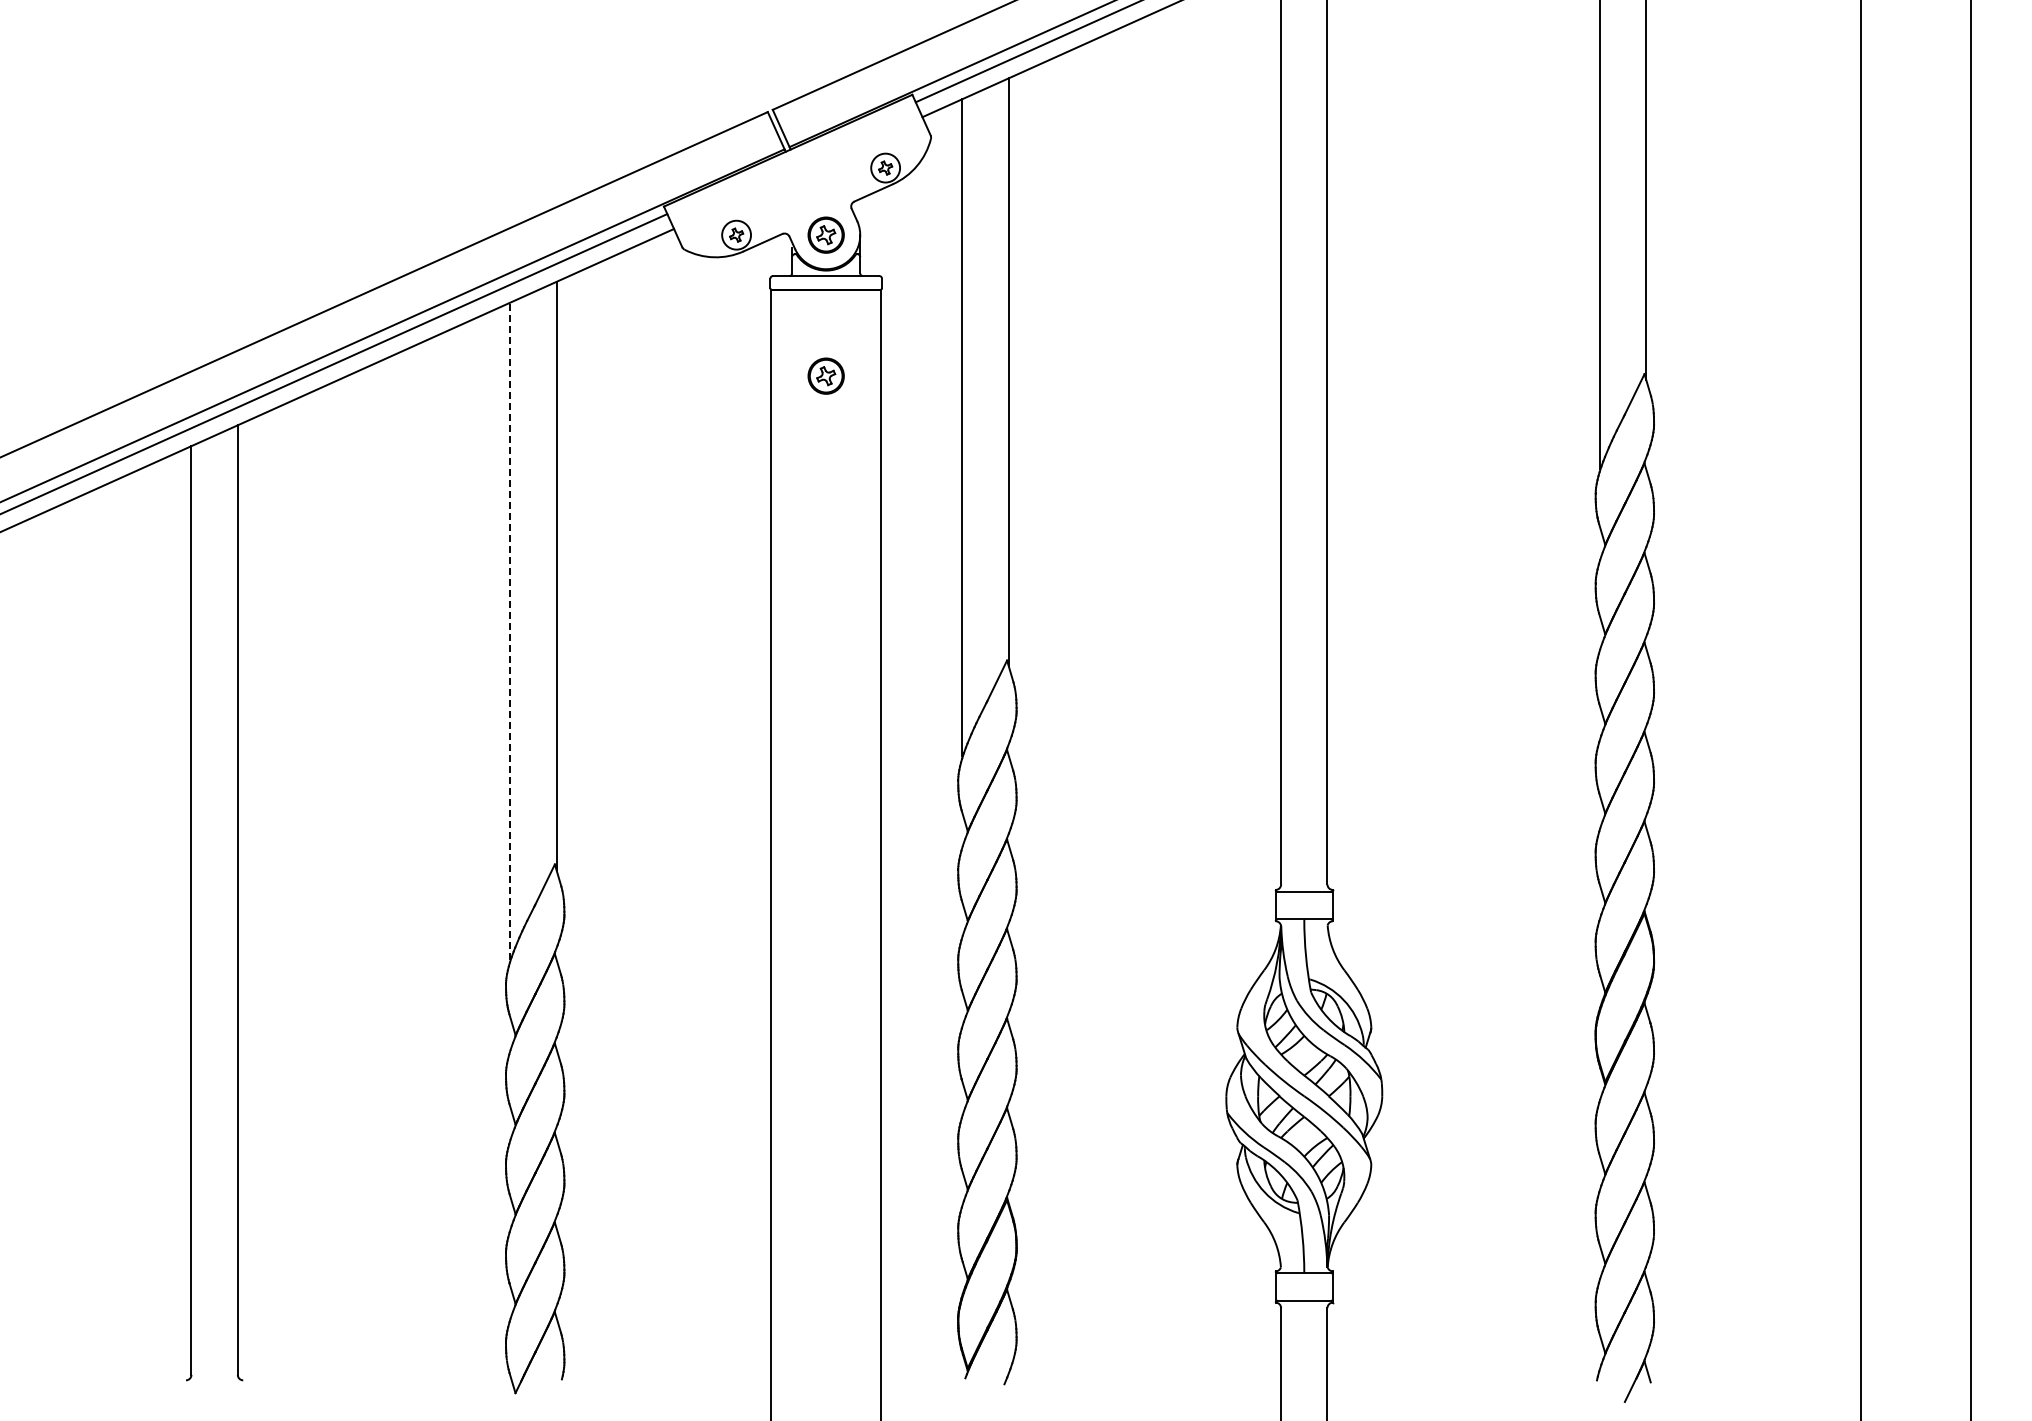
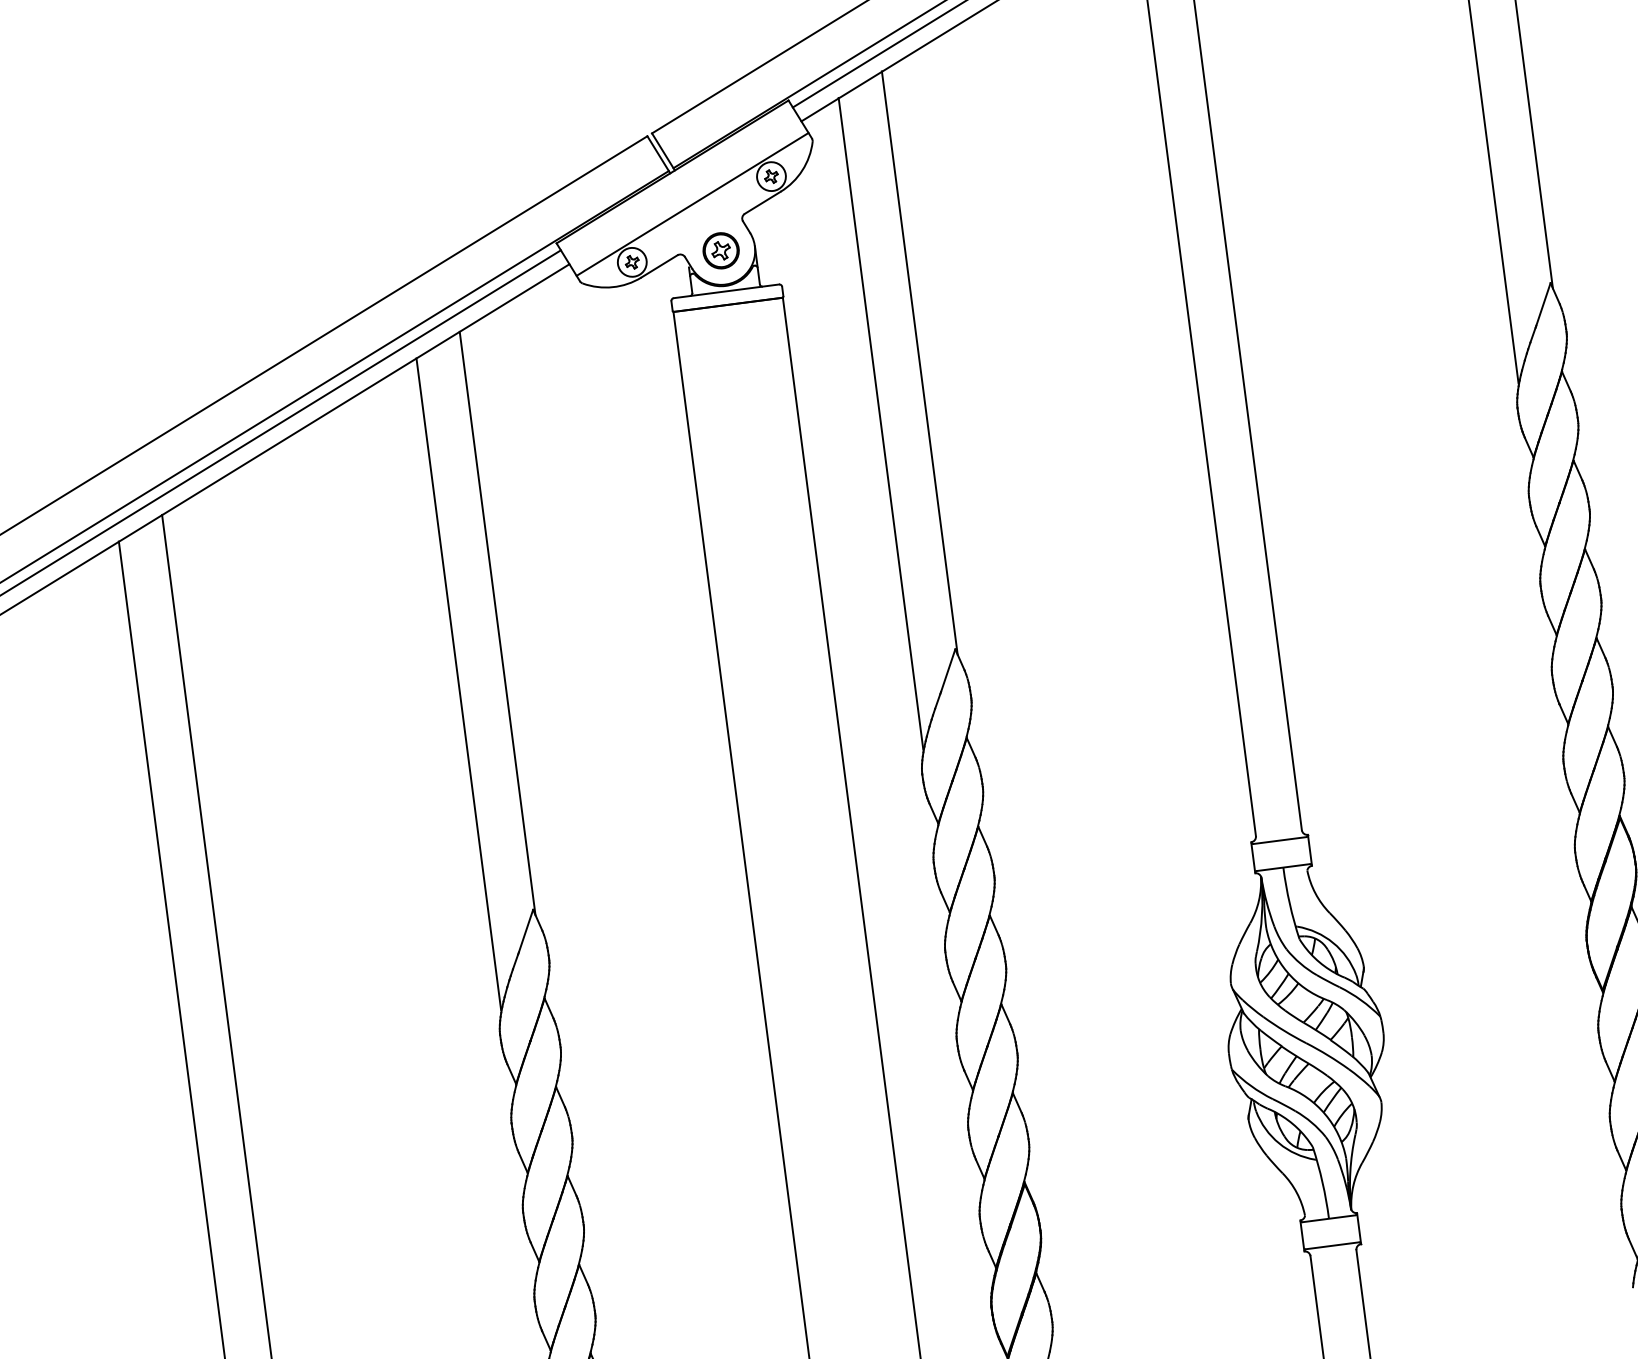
line: (803, 185) -> (692, 204), added
part: (825, 375) -> (738, 390), removed
line: (510, 631) -> (459, 684), dashed -> solid

